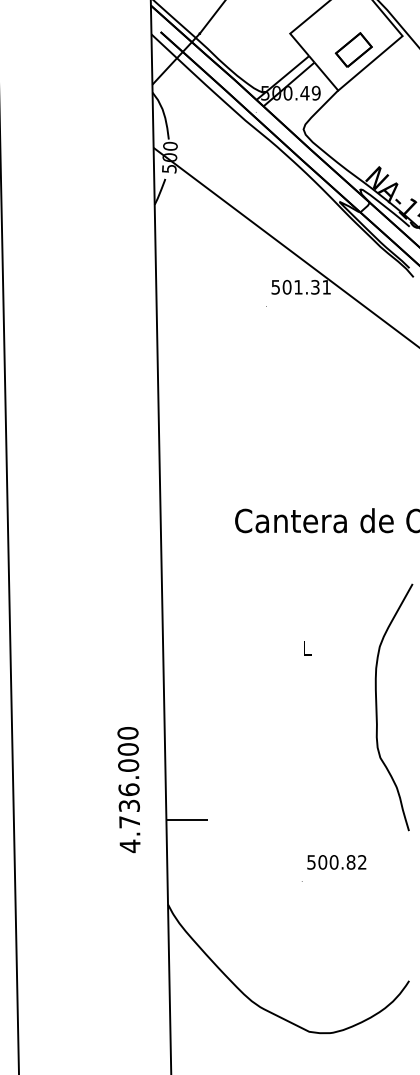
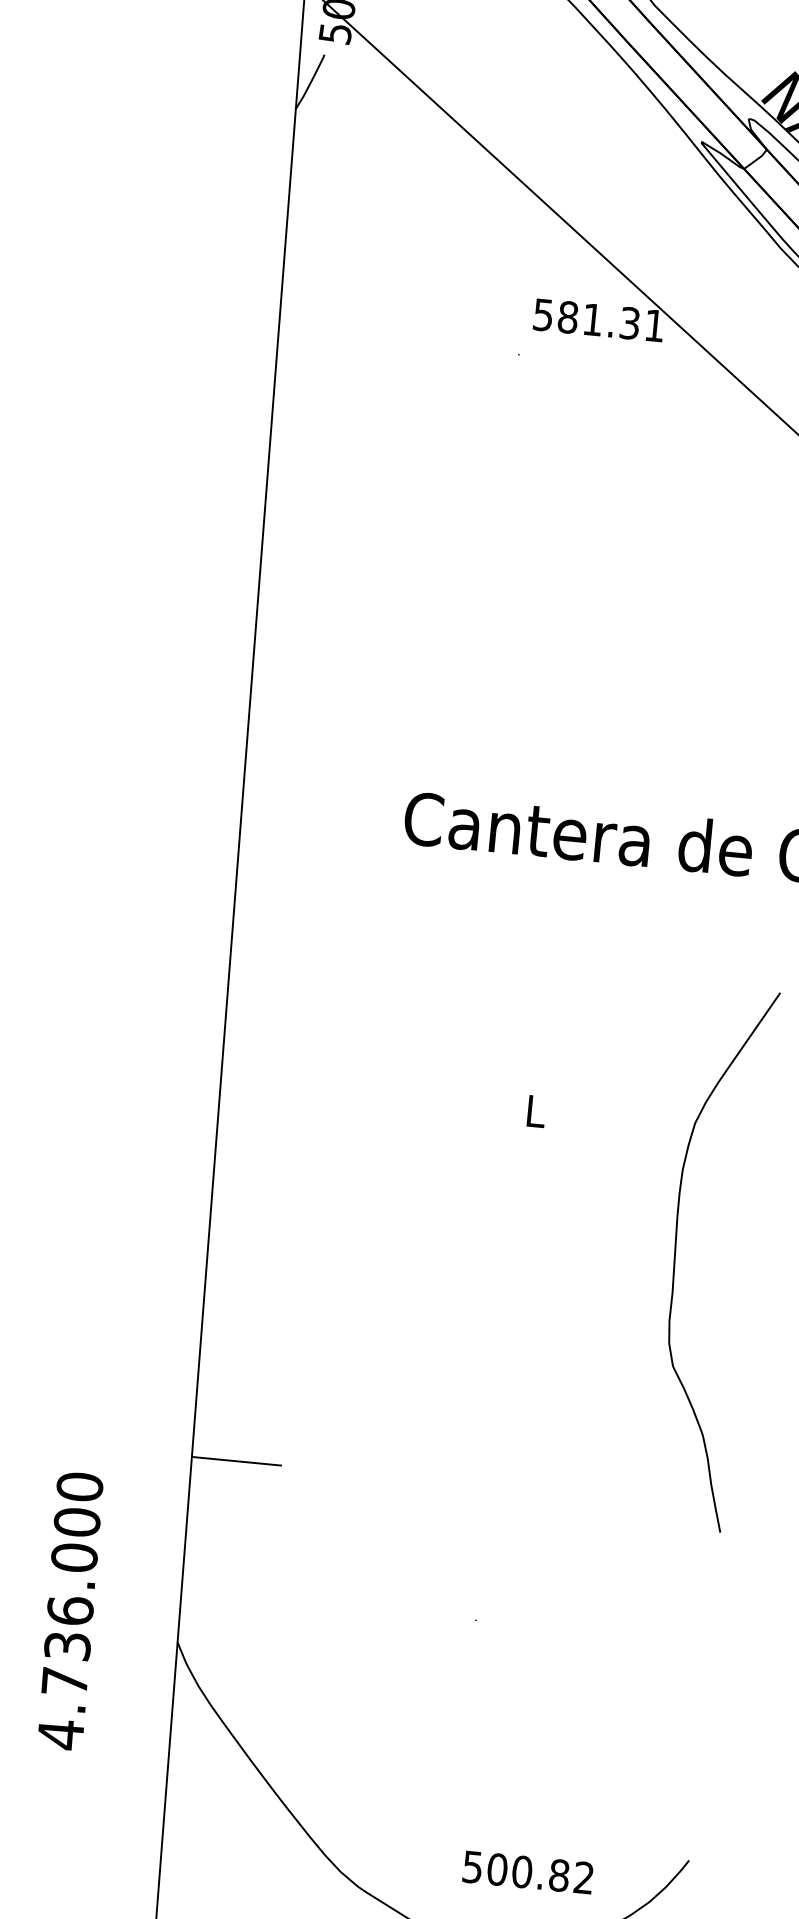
text: (286, 287) -> (566, 317), 501.31 -> 581.31
text: (128, 790) -> (68, 1612), moved
text: (336, 862) -> (527, 1872), moved

